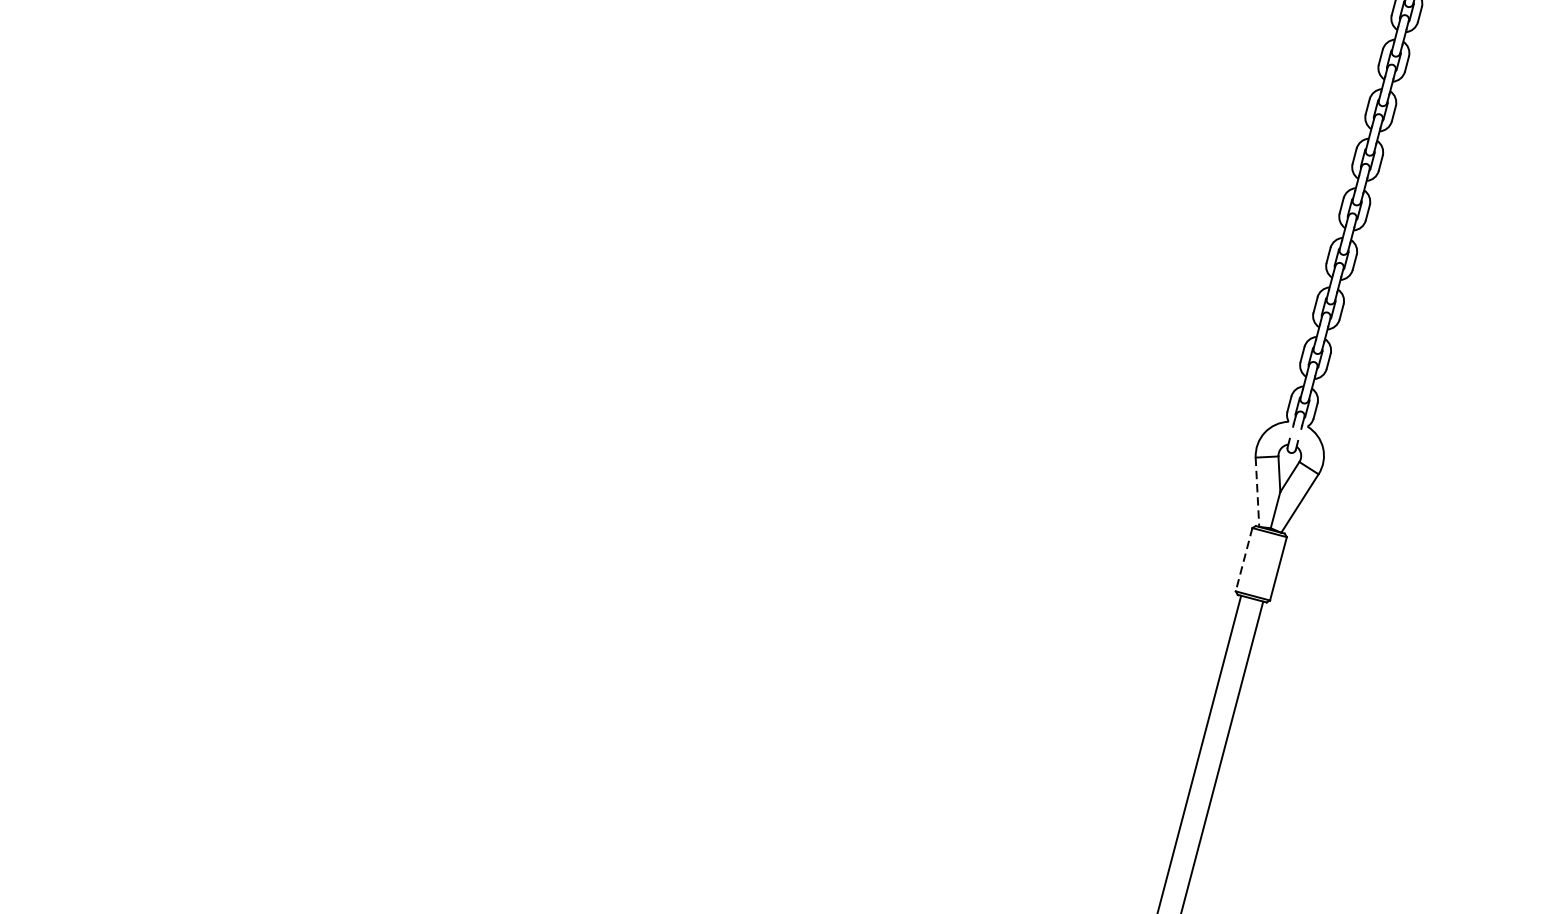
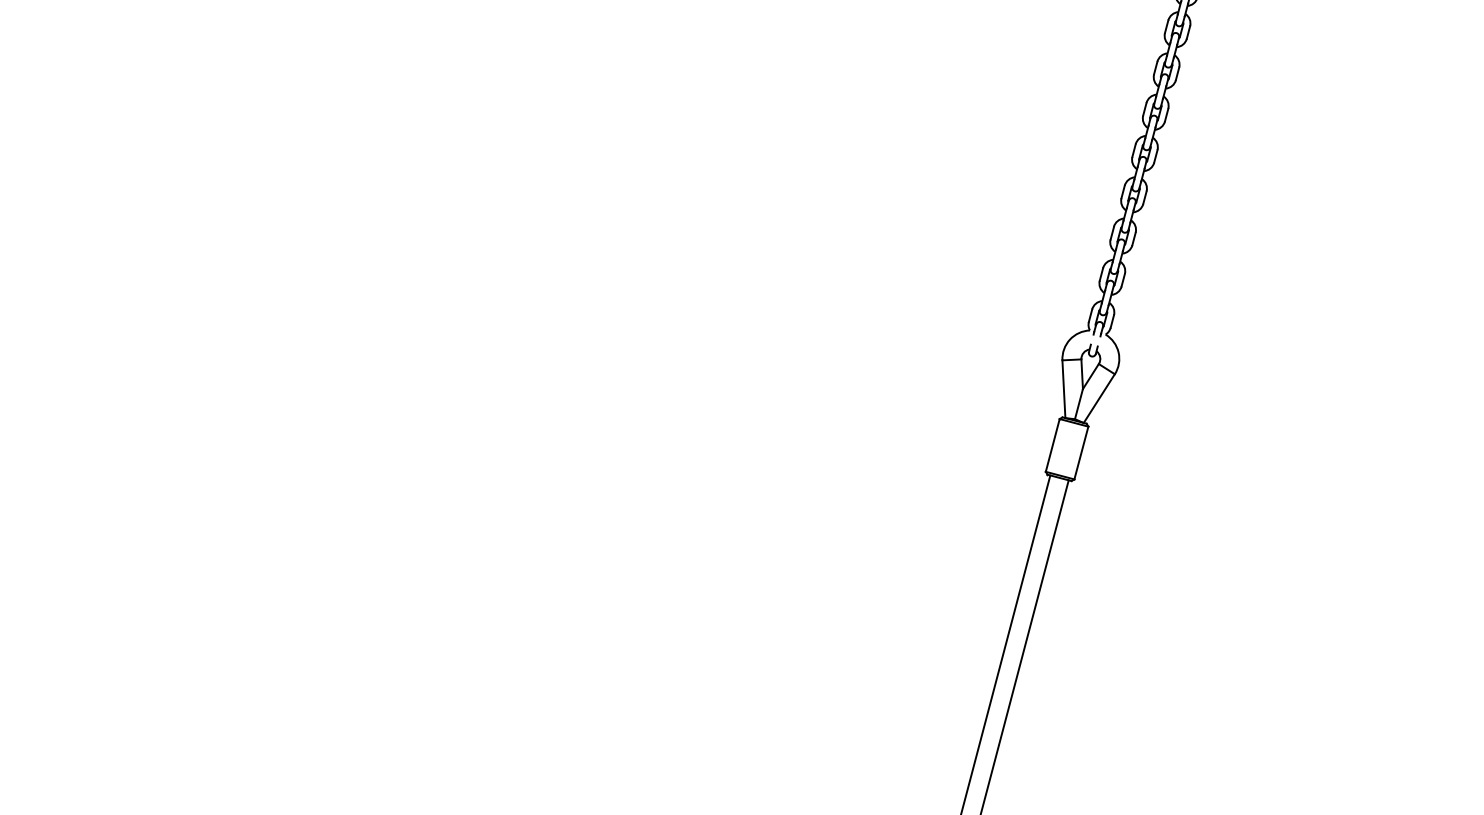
line: (1256, 492) -> (1063, 389), dashed -> solid
line: (1243, 559) -> (1052, 445), dashed -> solid

